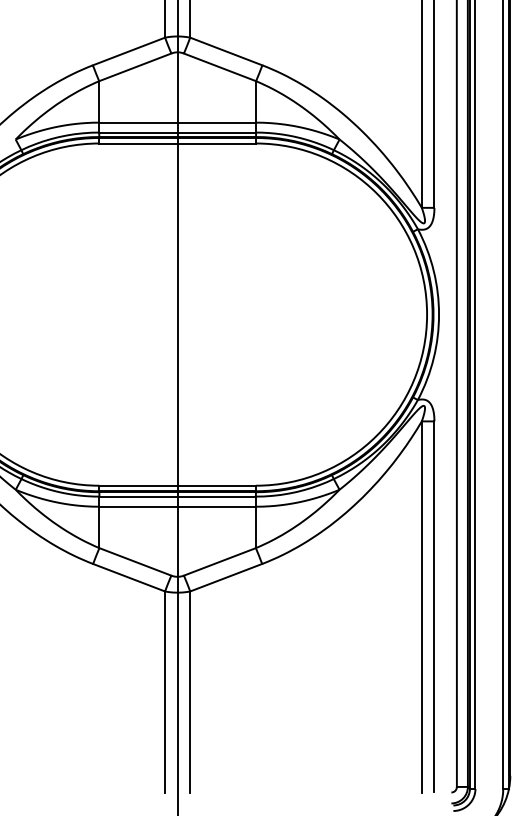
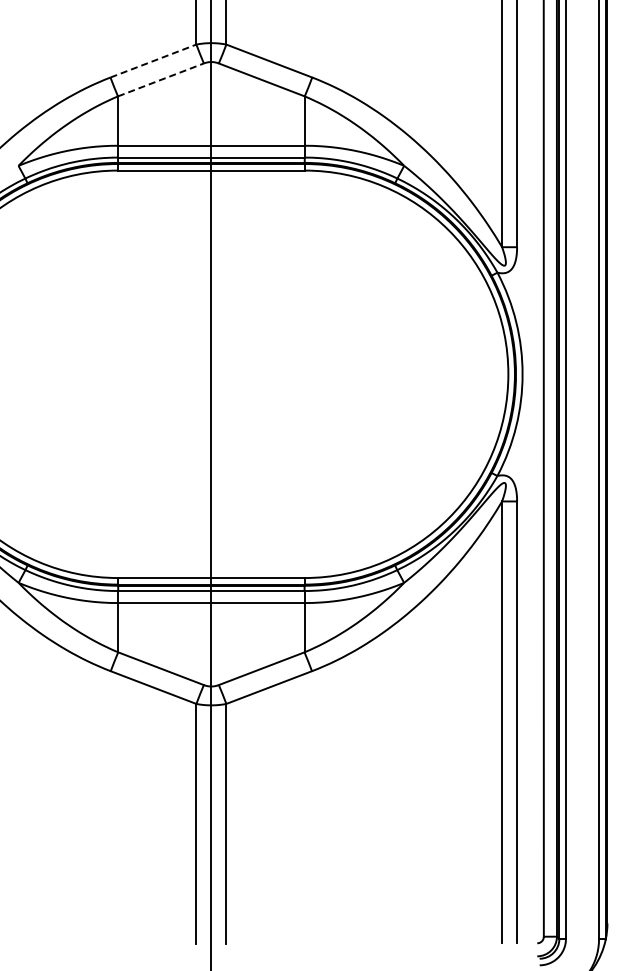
line: (129, 51) -> (153, 61), solid -> dashed
line: (134, 67) -> (160, 79), solid -> dashed

